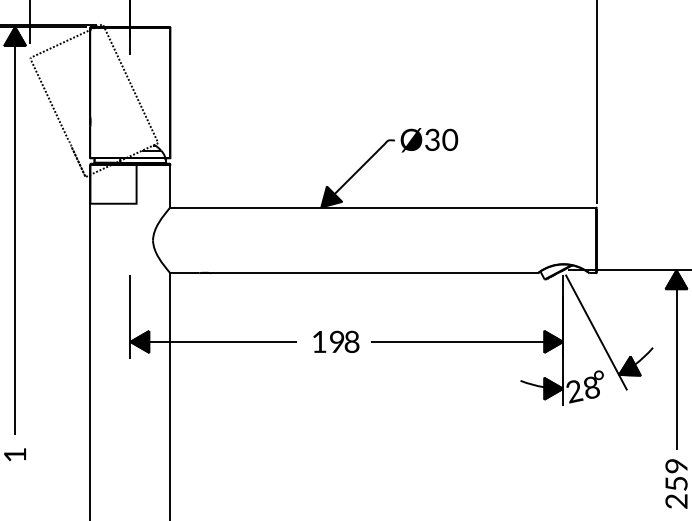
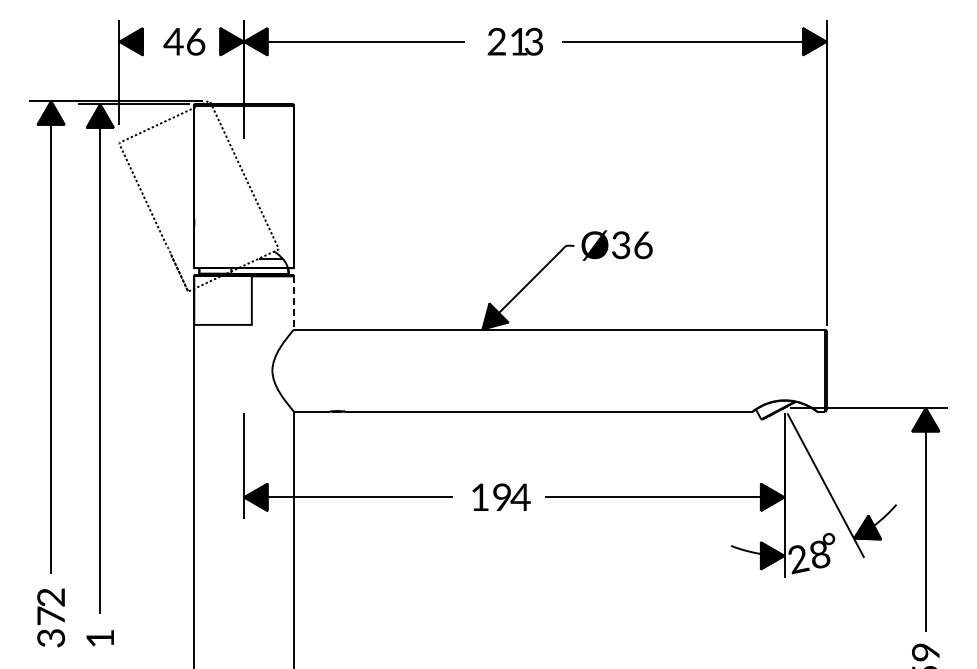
text: (450, 139) -> (643, 244), Ø30 -> Ø36
line: (169, 185) -> (293, 302), solid -> dashed
text: (351, 342) -> (520, 497), 8 -> 4

